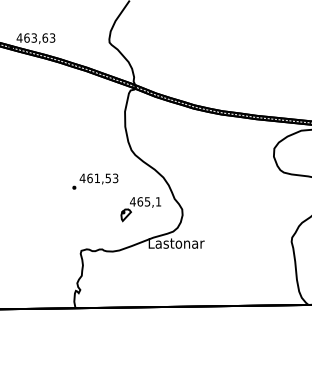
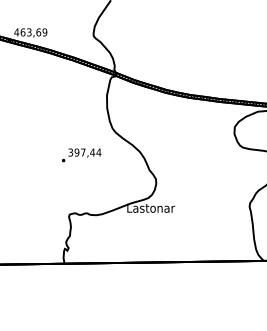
text: (52, 37) -> (44, 31), 463,63 -> 463,69
text: (98, 178) -> (84, 152), 461,53 -> 397,44
part: (140, 209) -> (120, 179), removed

